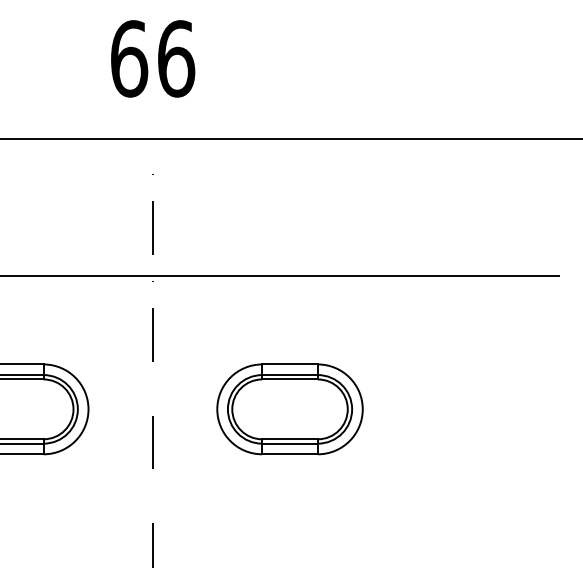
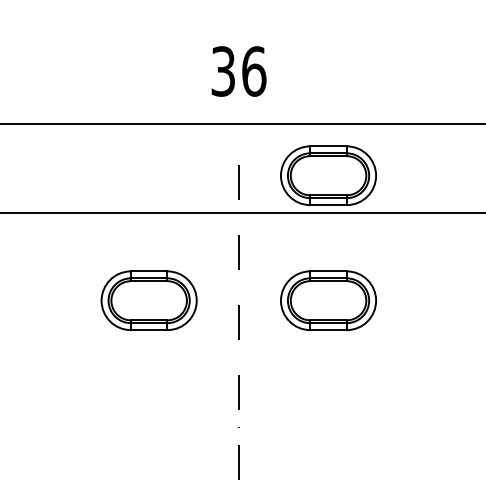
text: (129, 58) -> (223, 71), 66 -> 36
part: (289, 217) -> (328, 175), added

